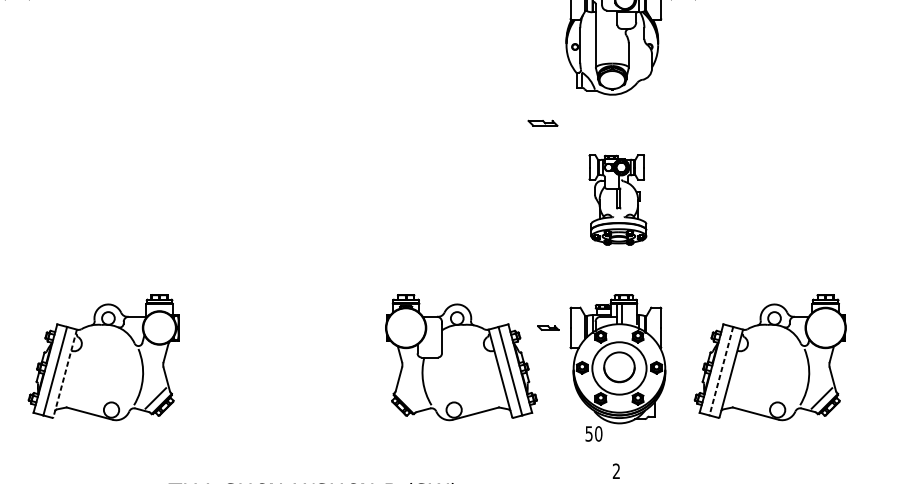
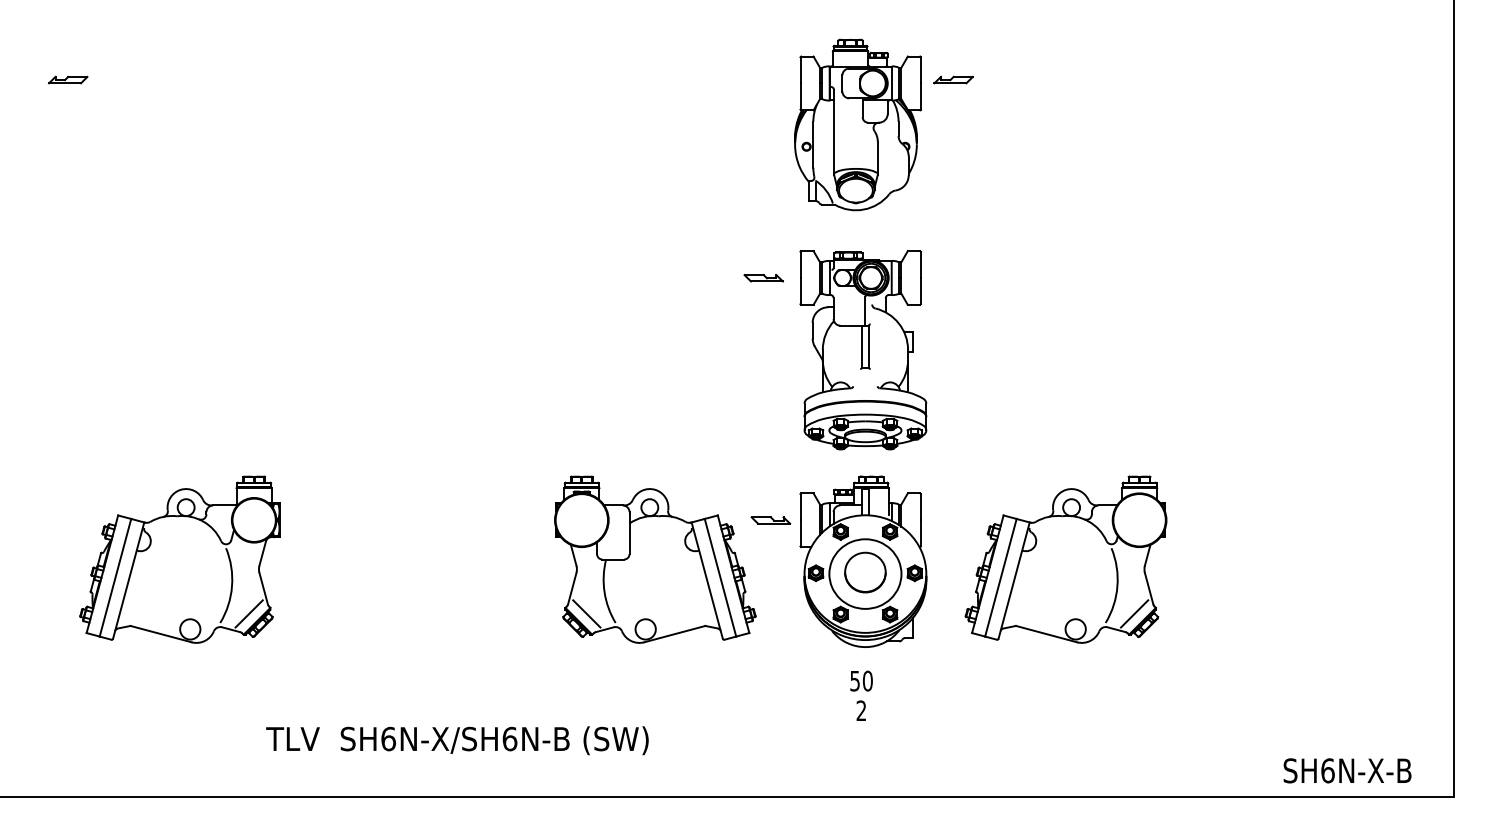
part: (542, 123) -> (763, 278), moved
part: (618, 200) -> (863, 350), size x1.67
part: (548, 328) -> (770, 520), size x1.43
line: (721, 371) -> (1000, 577), dashed -> solid
line: (65, 374) -> (128, 581), dashed -> solid
line: (409, 398) -> (586, 613), added
text: (593, 433) -> (861, 680), moved

